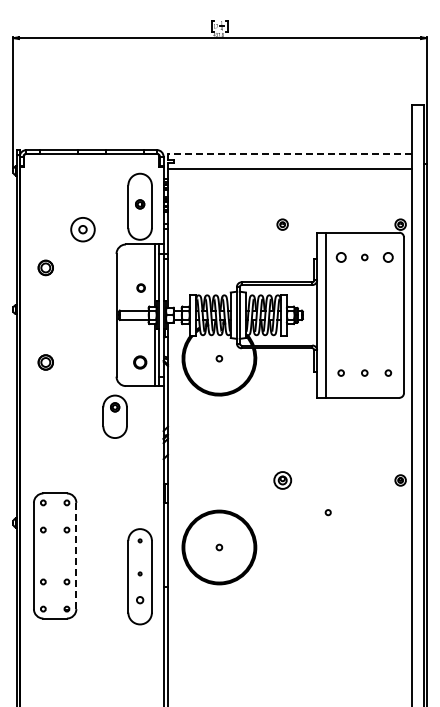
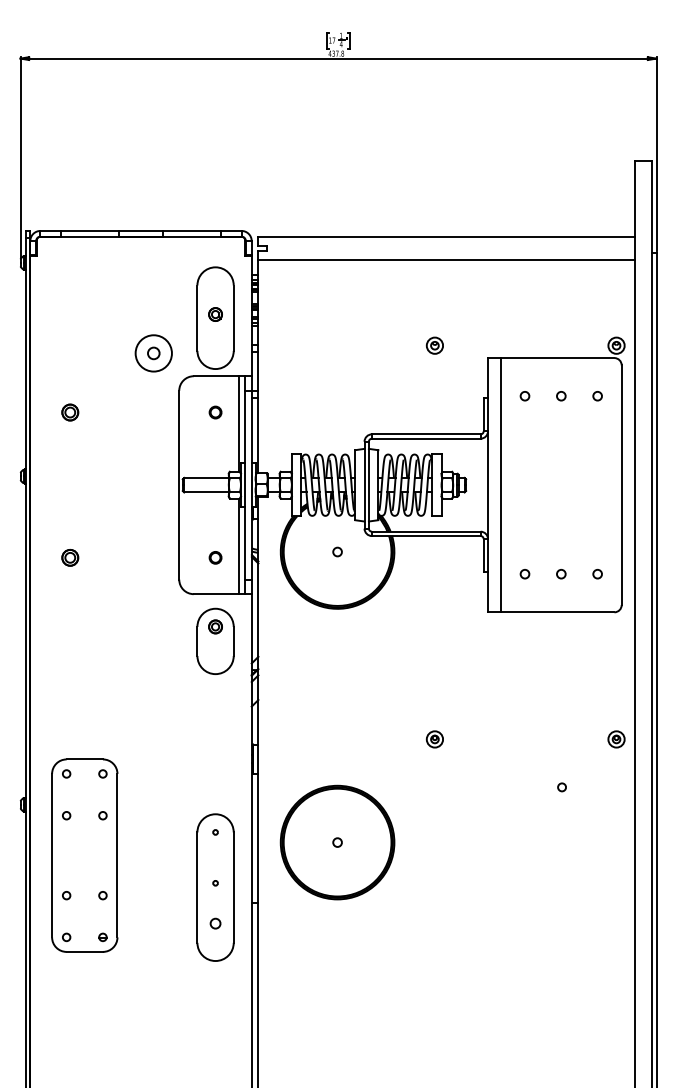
line: (289, 153) -> (445, 236), dashed -> solid
part: (82, 229) -> (153, 353), moved
circle: (340, 257) -> (523, 396), size x0.62
circle: (388, 257) -> (597, 396), size x0.62
part: (45, 268) -> (69, 413), size x0.71
part: (140, 287) -> (214, 411), moved
part: (45, 362) -> (69, 557), size x0.71
part: (139, 362) -> (214, 557), size x0.62
part: (114, 416) -> (214, 640), moved
part: (282, 480) -> (434, 739), size x0.62
circle: (327, 512) -> (560, 787), moved
line: (76, 556) -> (117, 856), dashed -> solid

